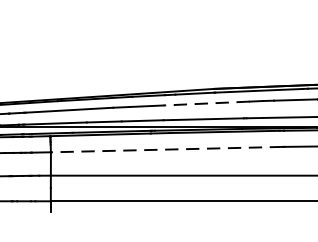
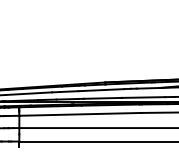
line: (207, 104) -> (101, 90), dashed -> solid
line: (165, 149) -> (79, 114), dashed -> solid

